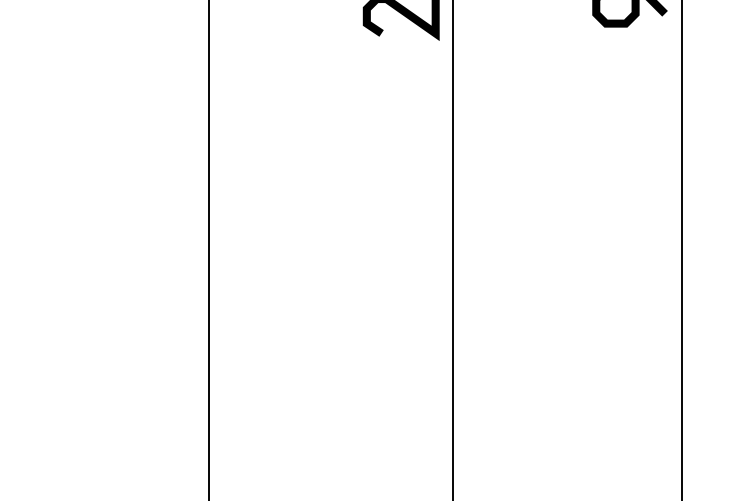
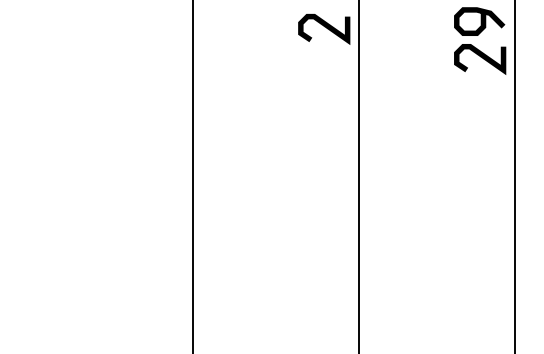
curve: (631, 59) -> (480, 57), added

